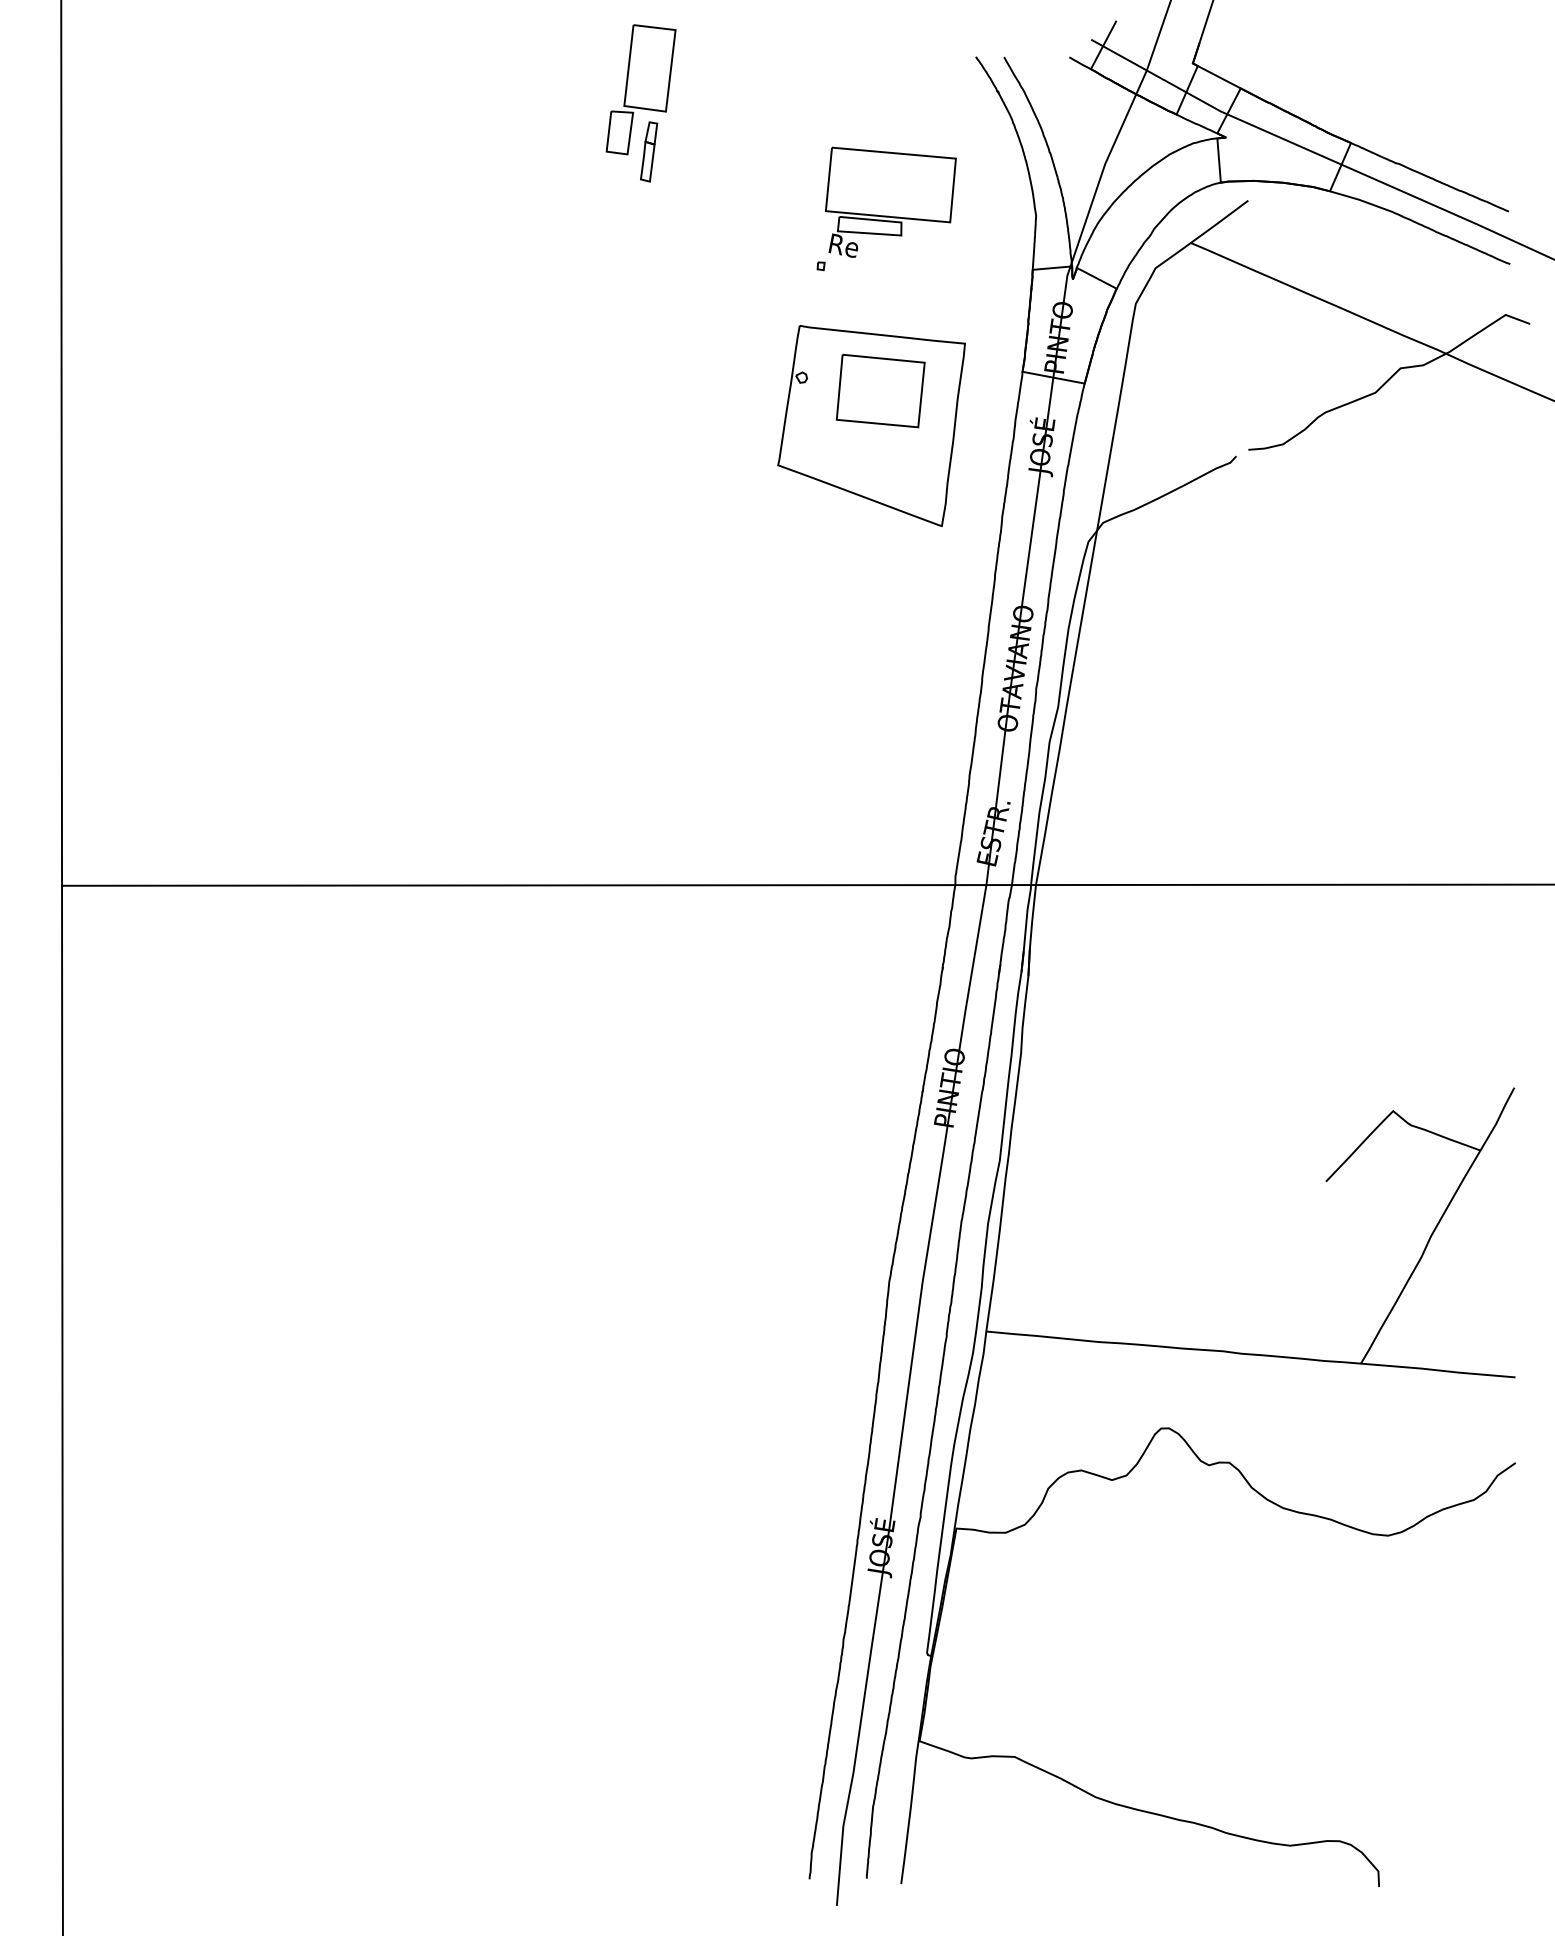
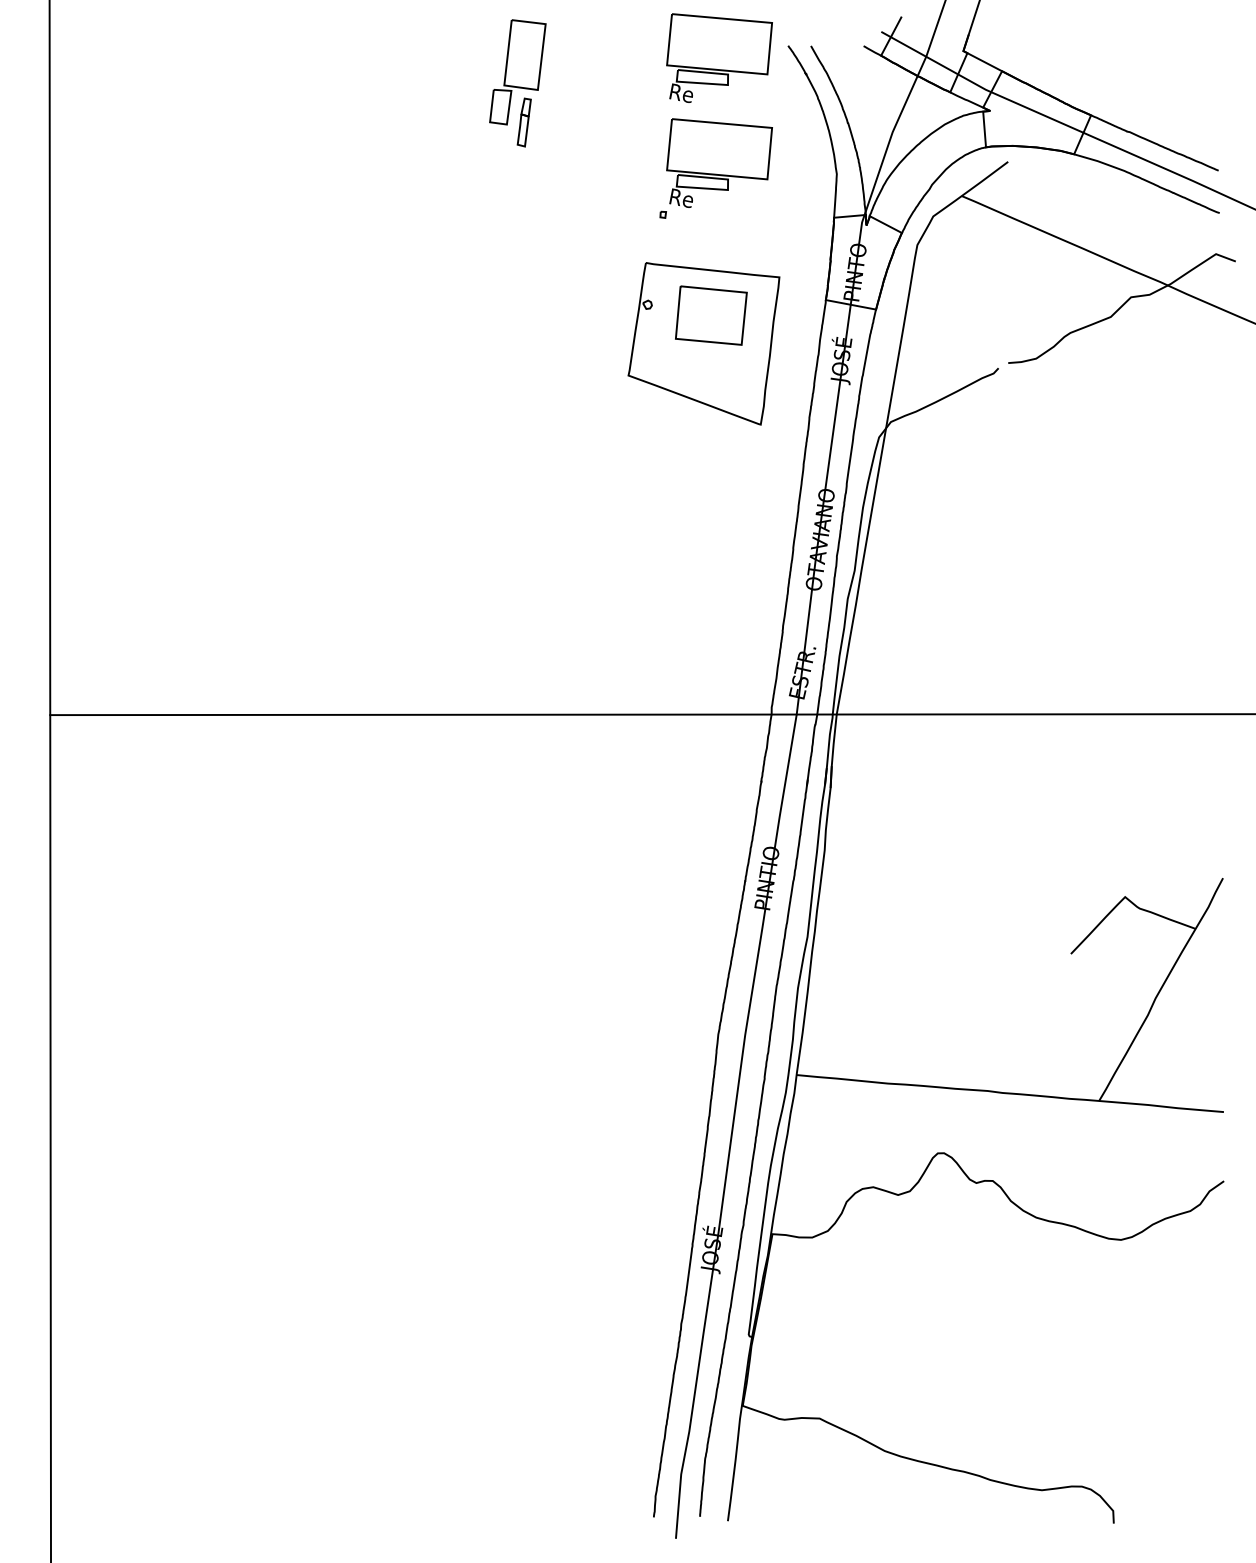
part: (890, 71) -> (719, 57), added

